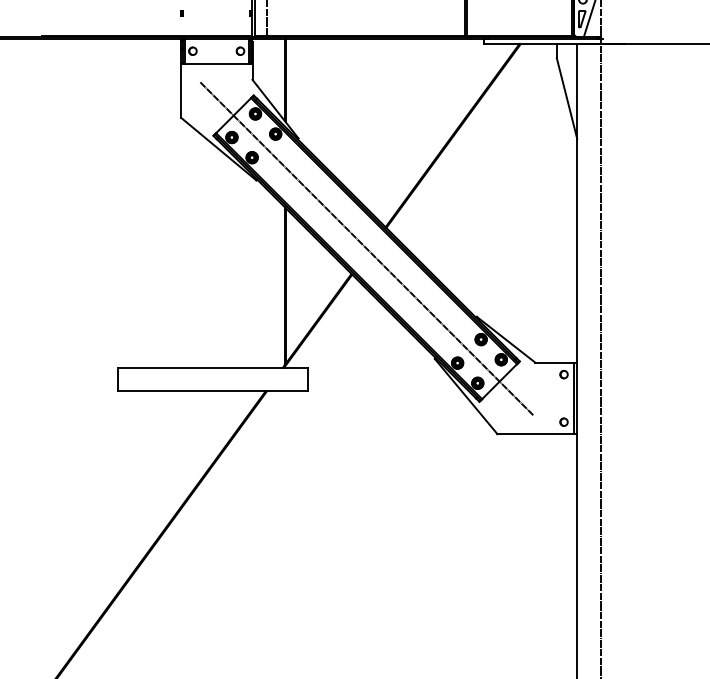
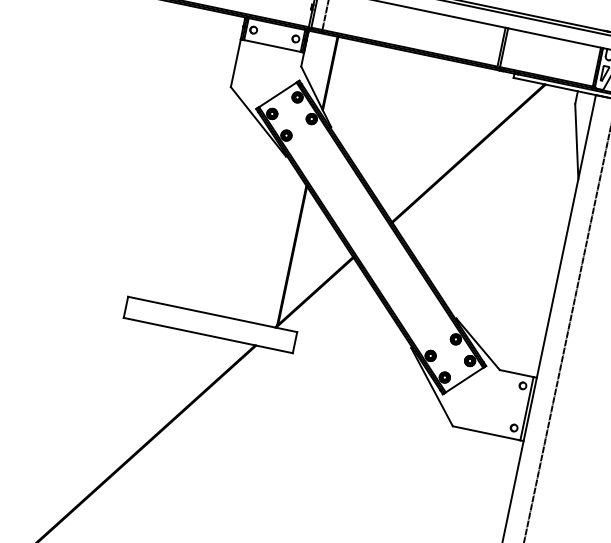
line: (366, 248) -> (371, 237), removed

